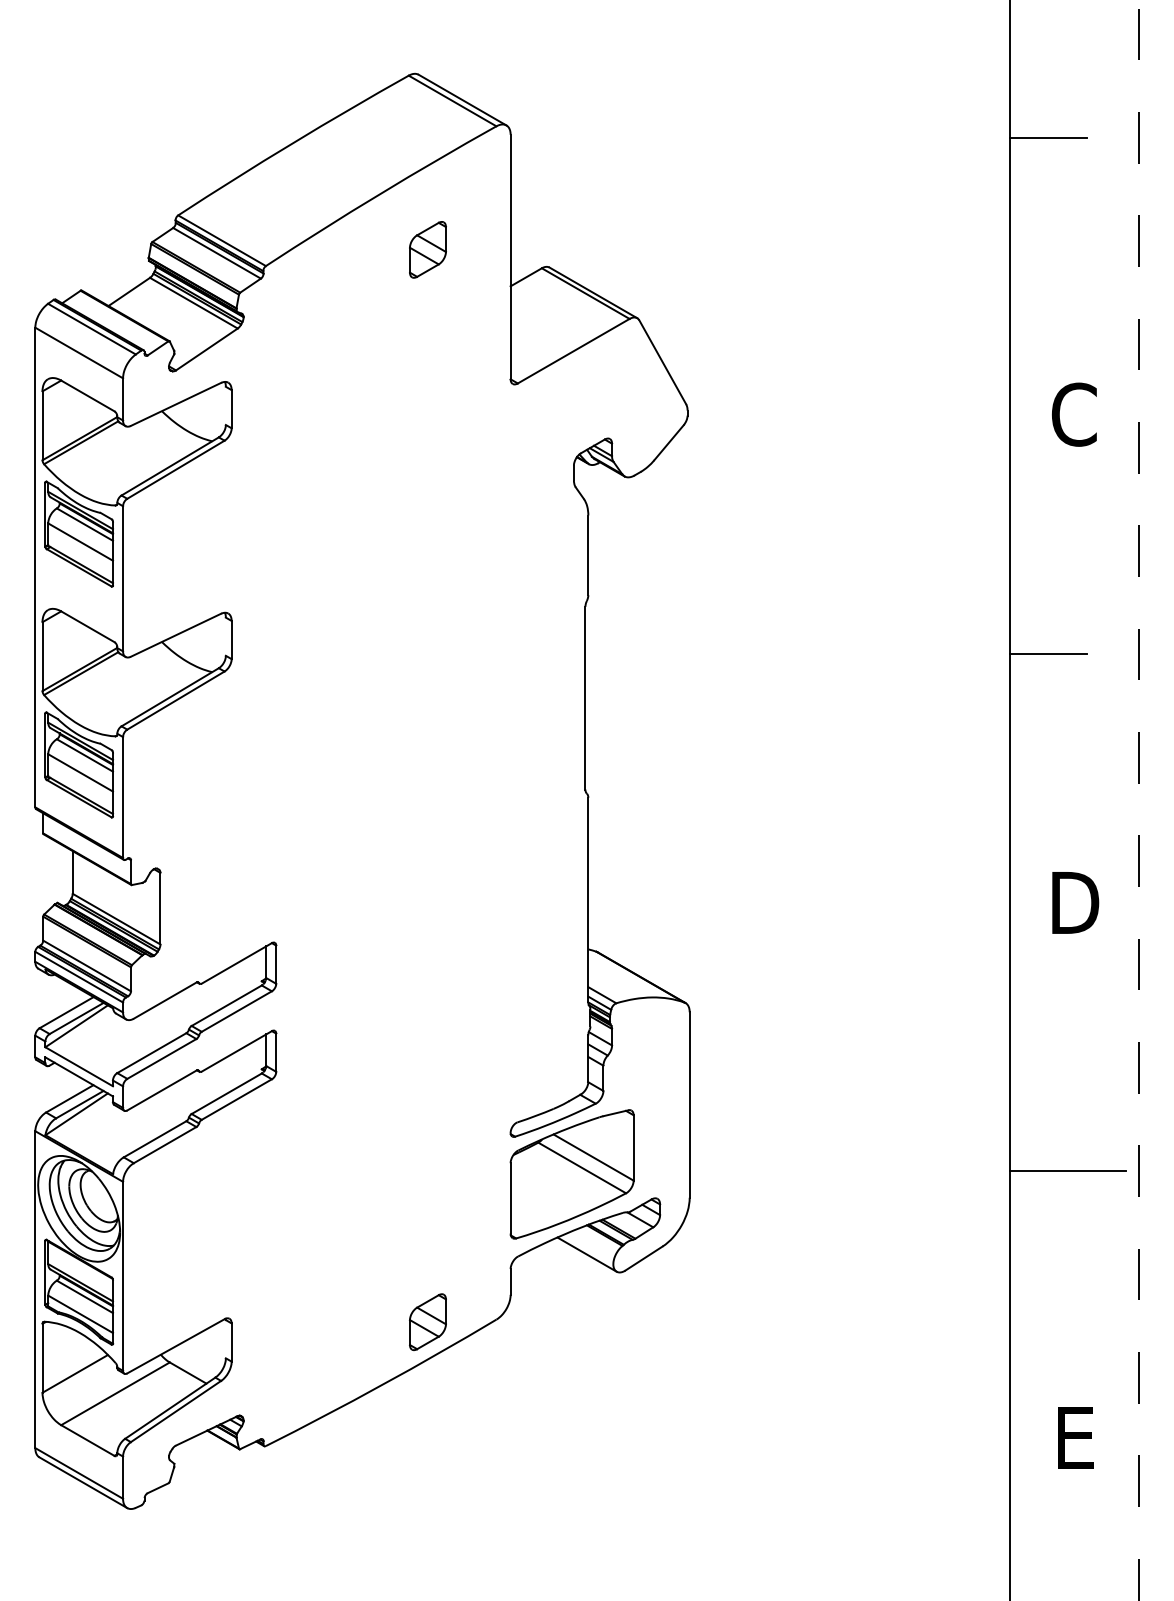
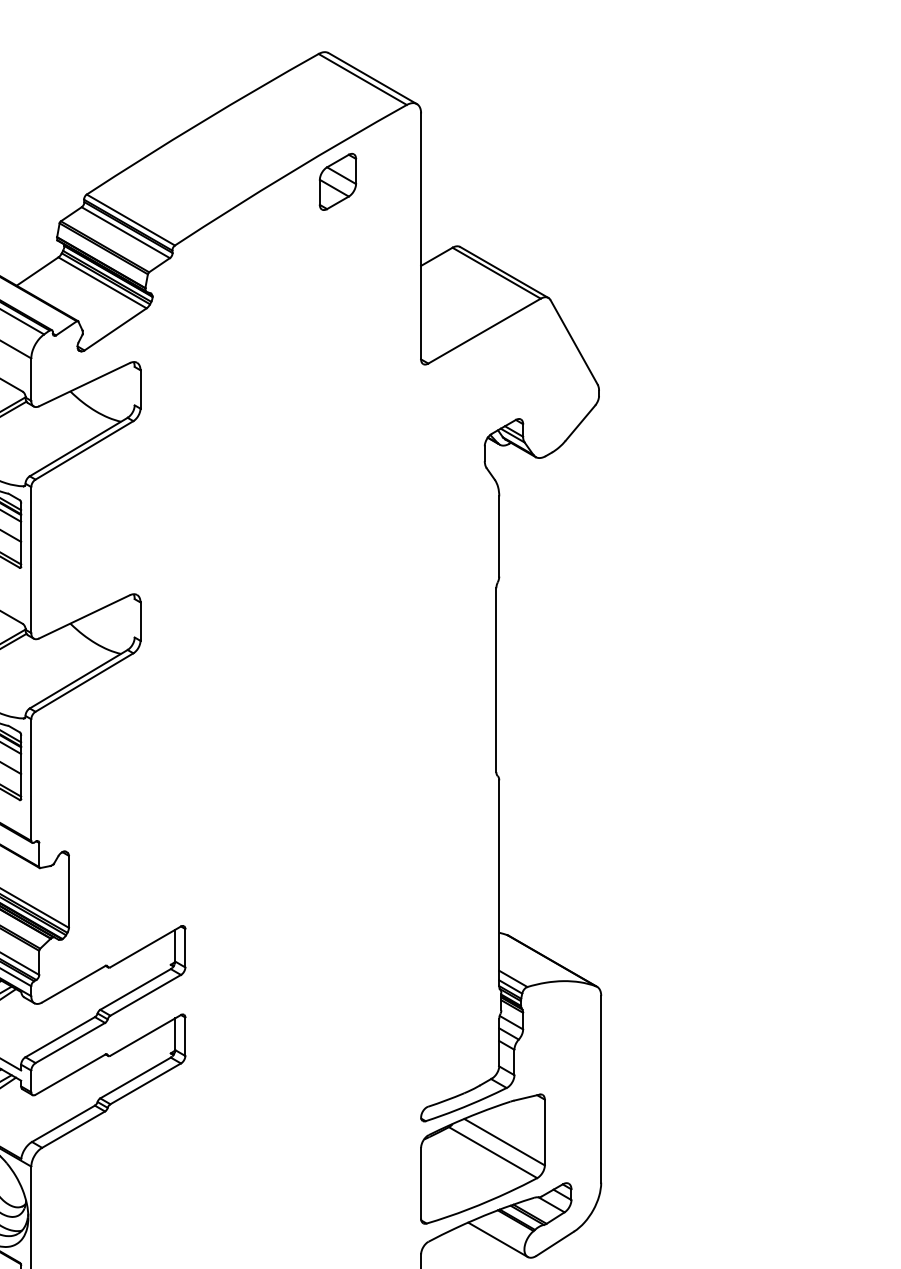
part: (427, 249) -> (337, 181), moved

